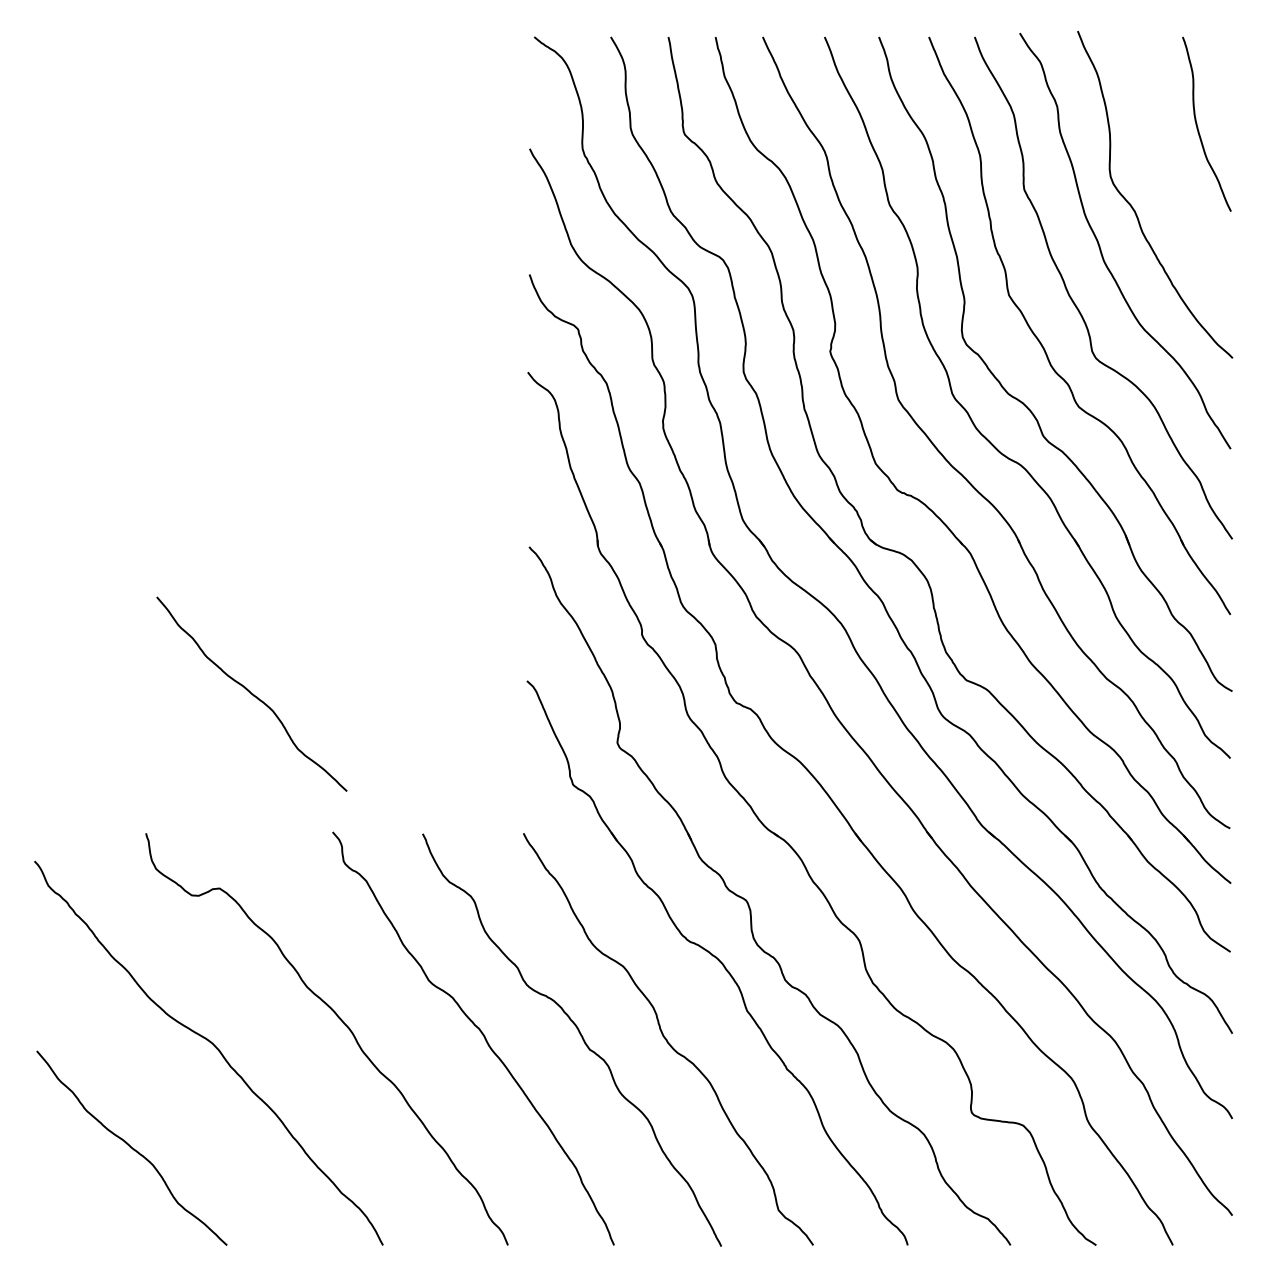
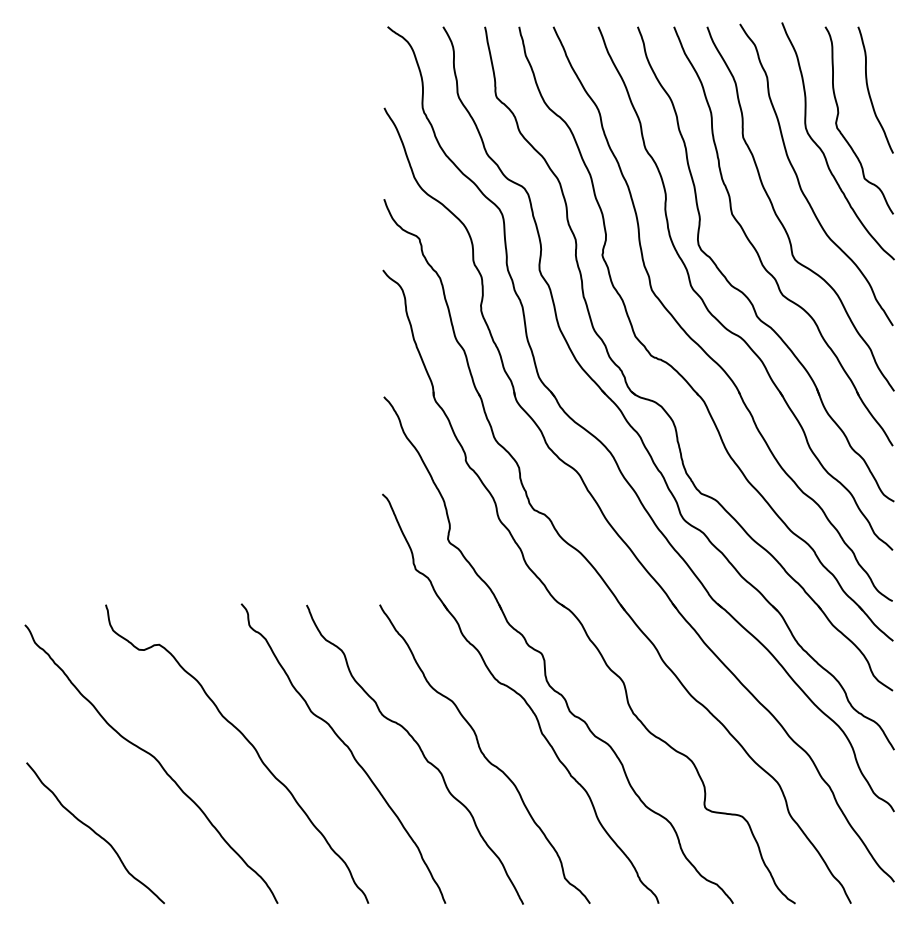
curve: (1155, 160) -> (838, 116), added
curve: (251, 693) -> (182, 503), removed

